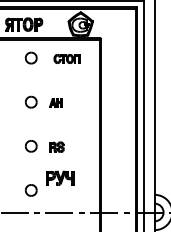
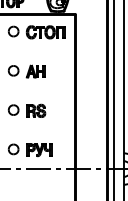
part: (66, 58) -> (45, 31), size x1.67
part: (55, 102) -> (35, 71), size x1.67
part: (56, 146) -> (36, 110), size x1.43
part: (60, 177) -> (39, 149), moved

